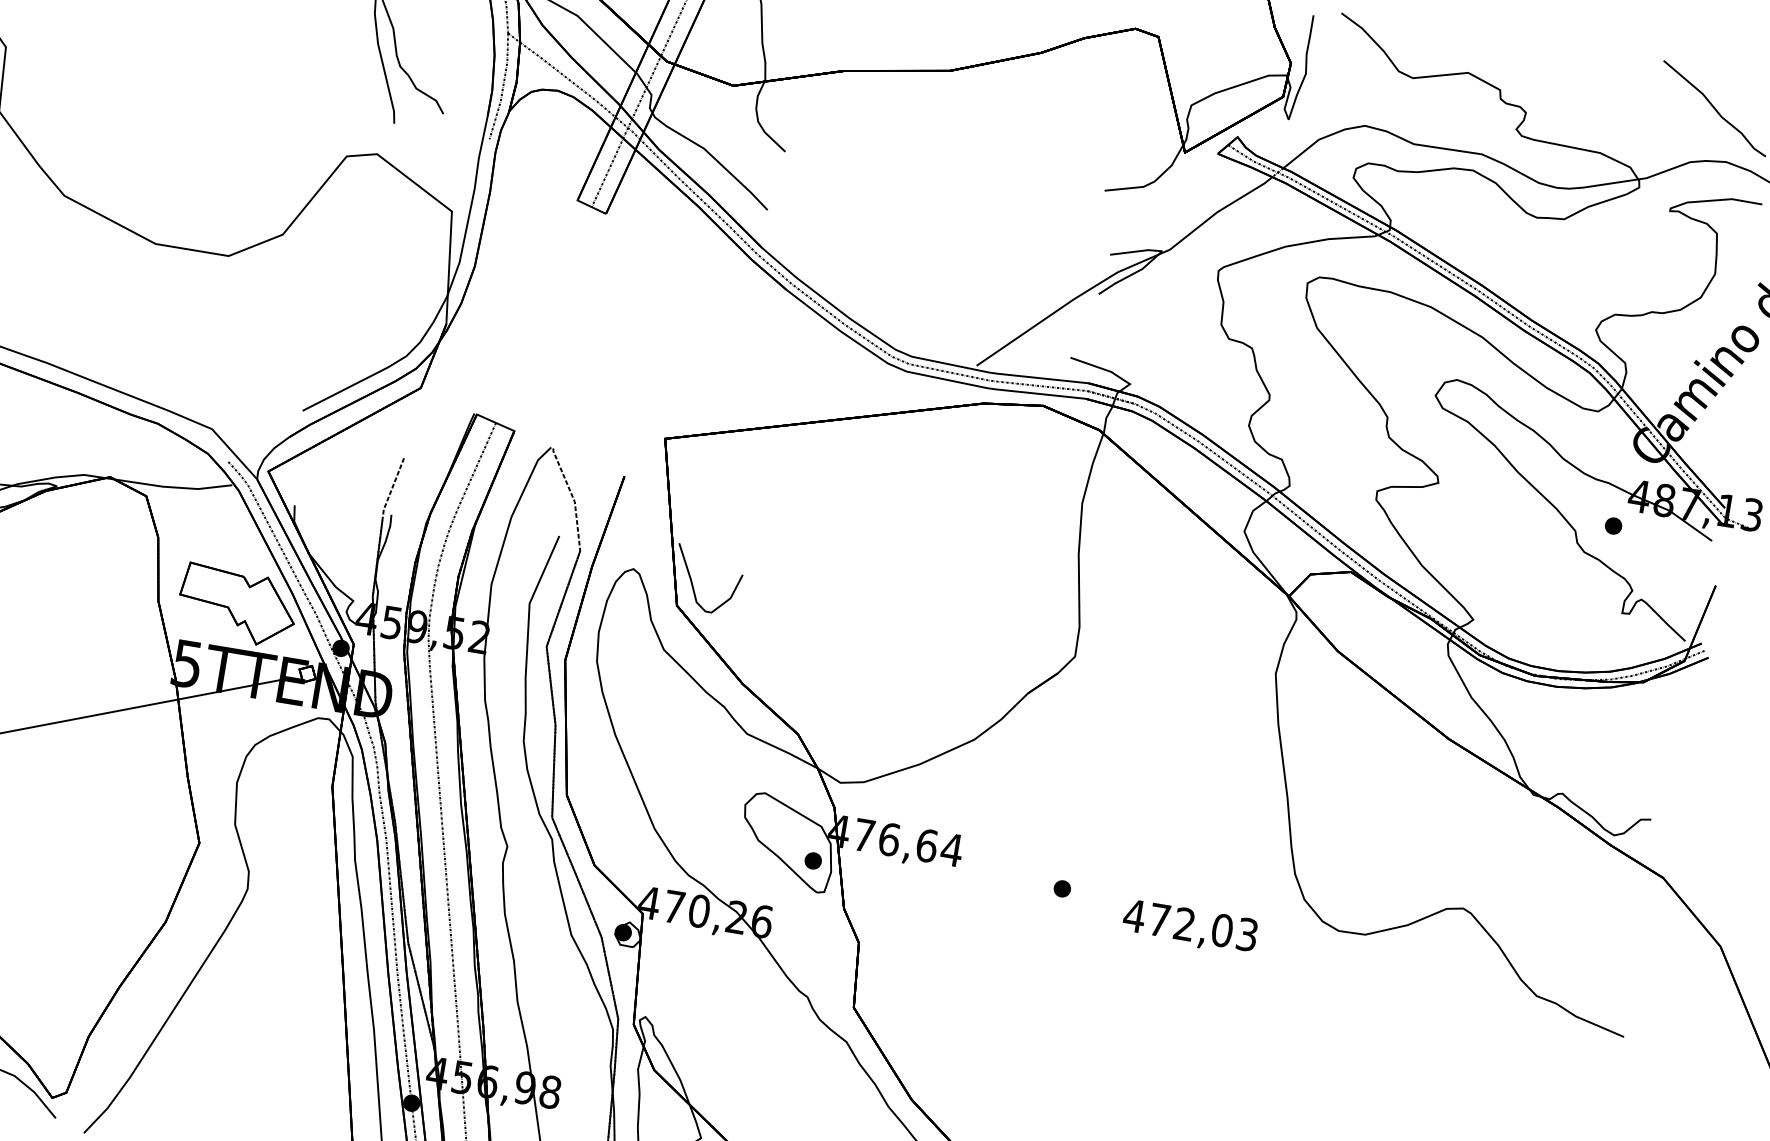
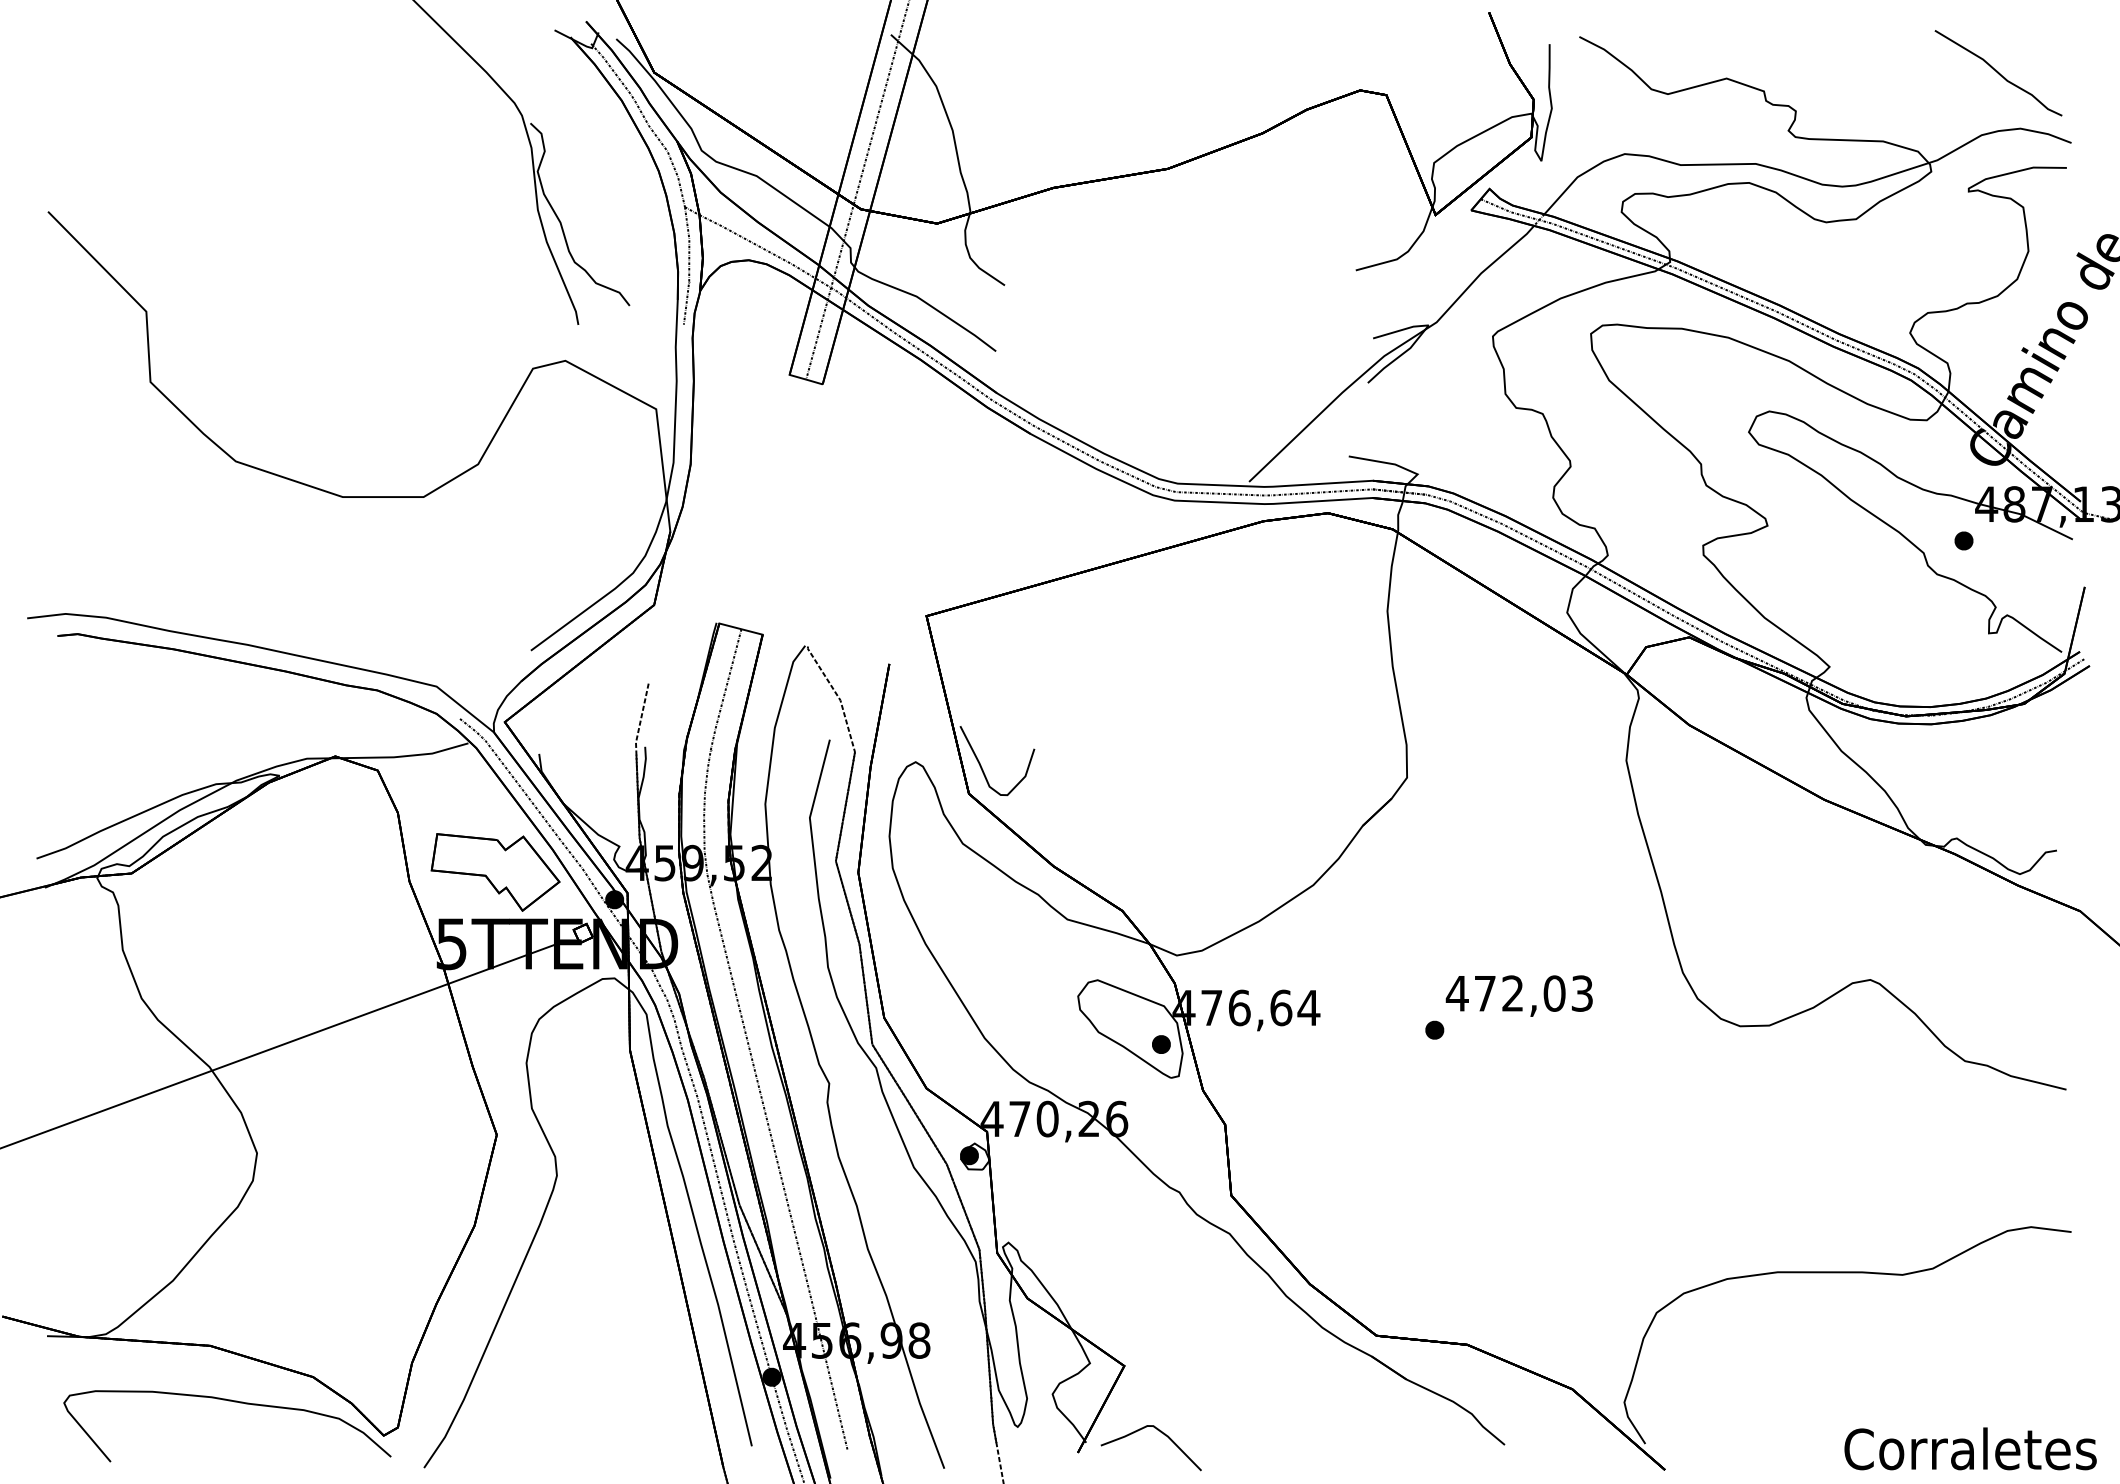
text: (1189, 926) -> (1518, 995), moved

